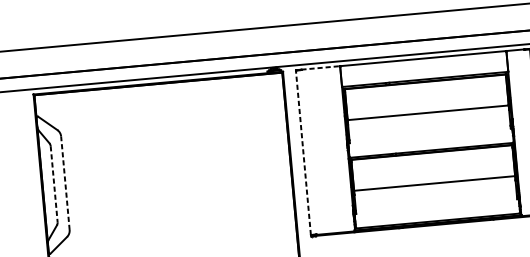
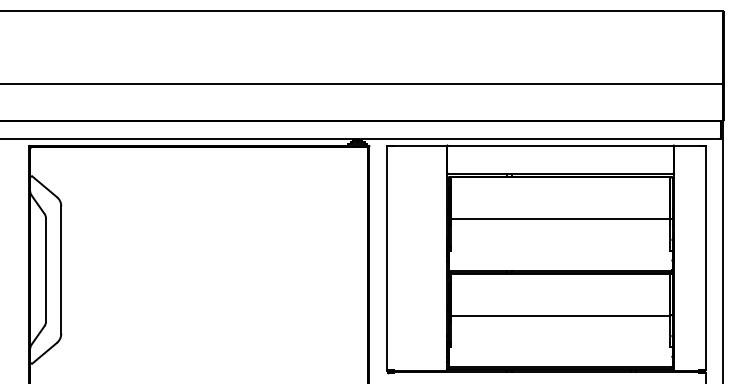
line: (321, 67) -> (421, 145), dashed -> solid
line: (303, 152) -> (386, 257), dashed -> solid
line: (65, 183) -> (61, 270), dashed -> solid
line: (53, 184) -> (45, 270), dashed -> solid

